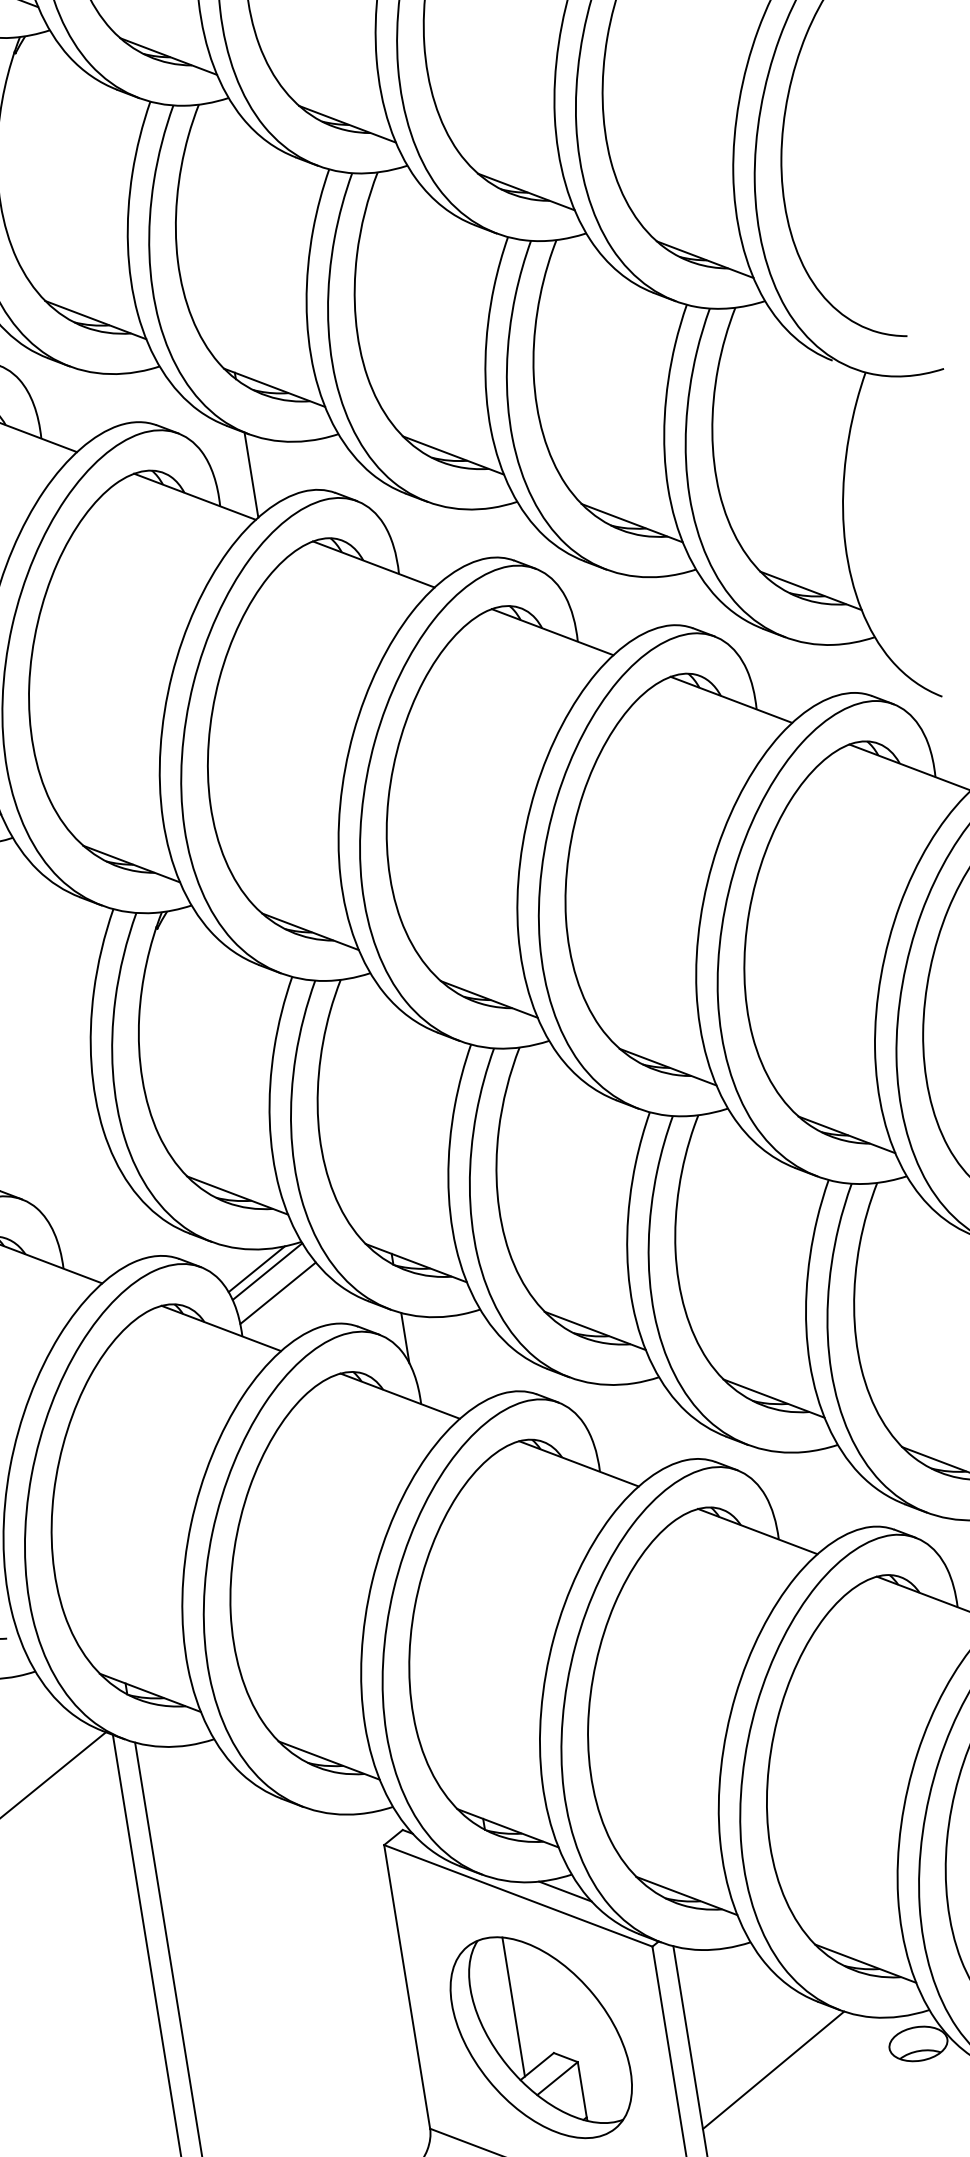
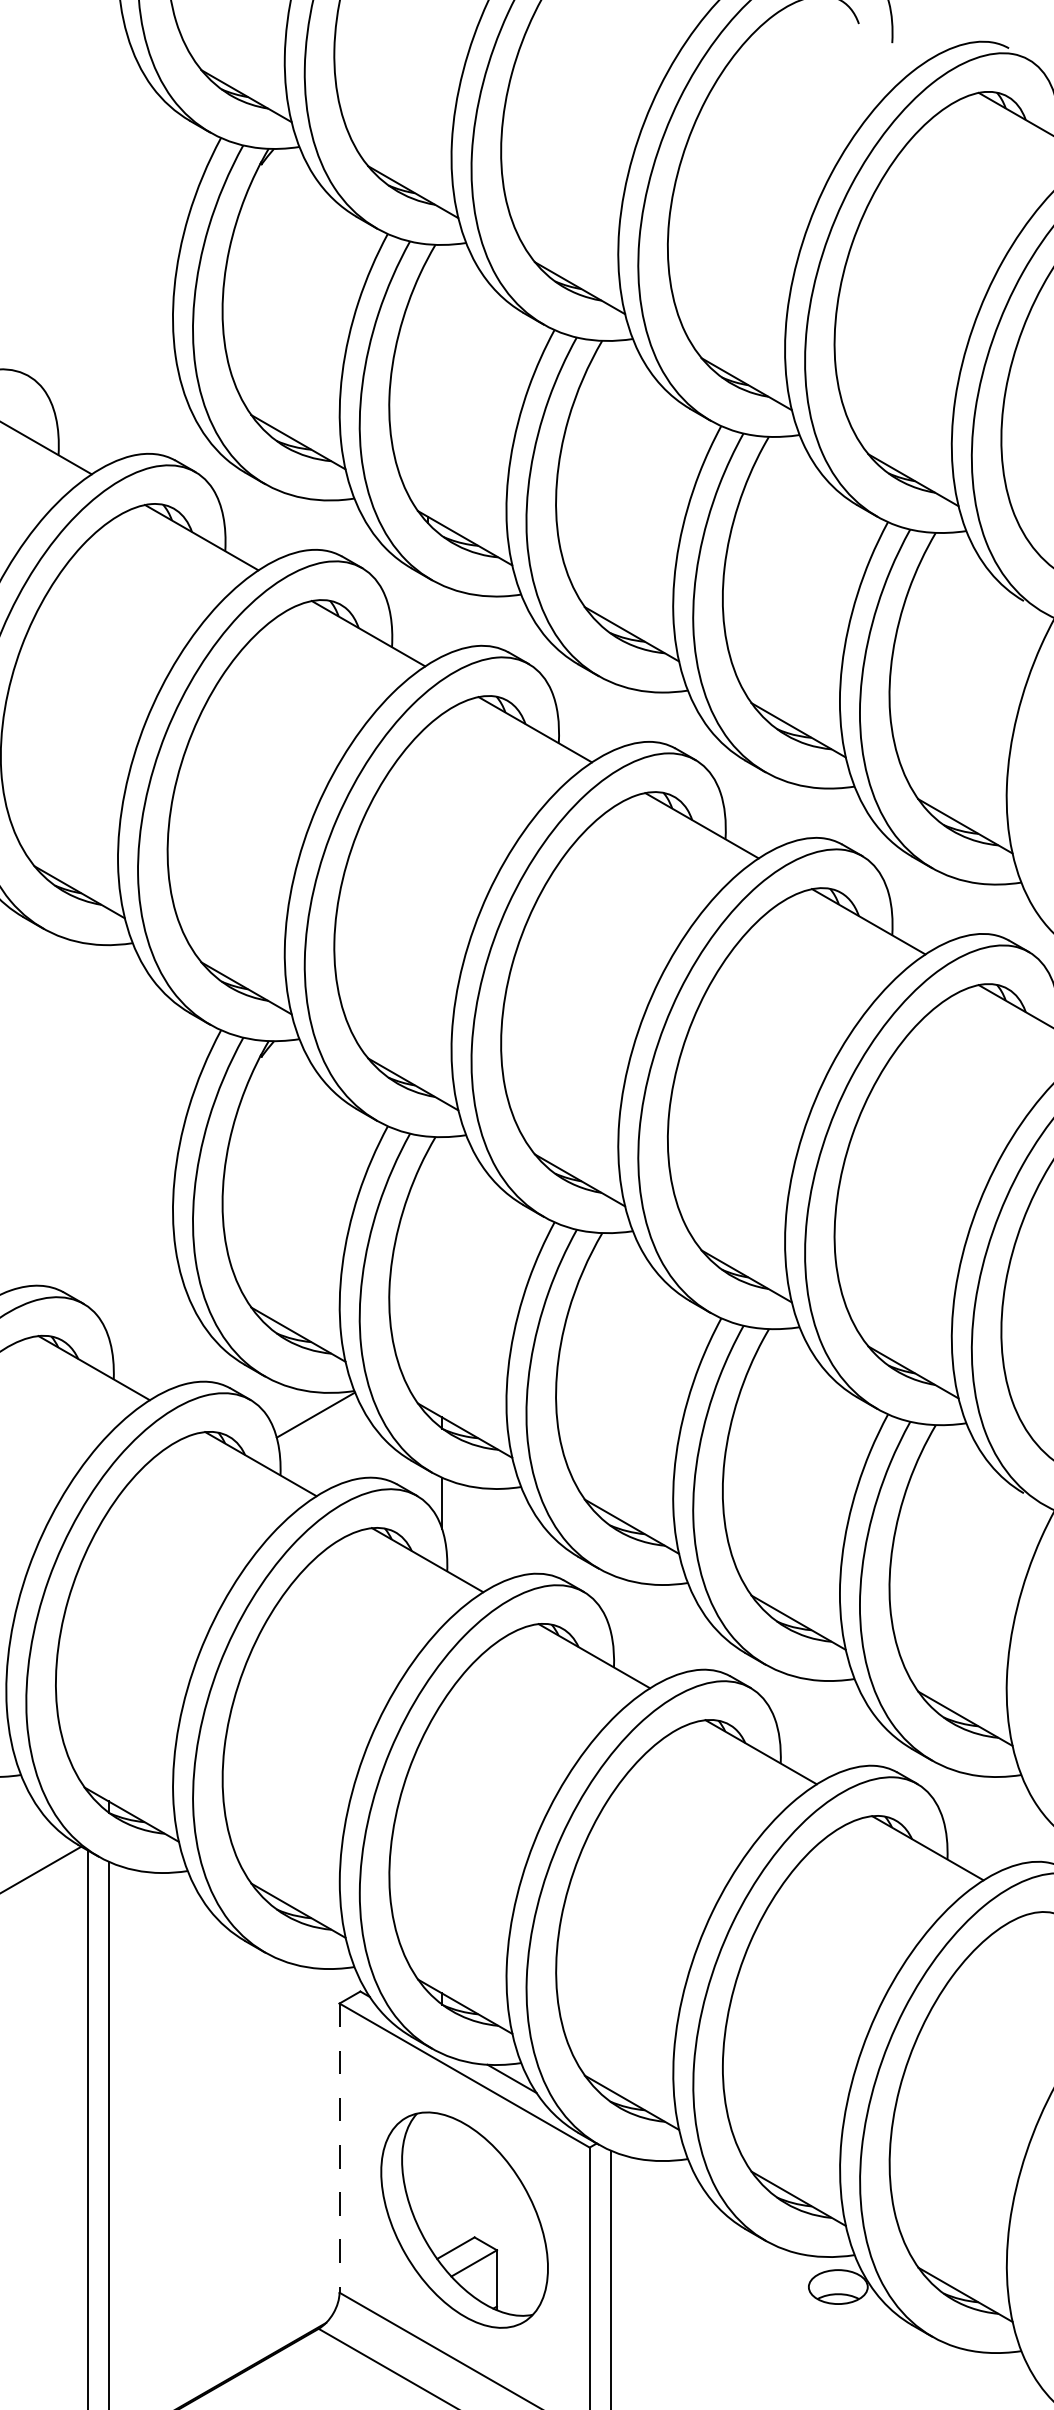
line: (251, 474) -> (428, 620), removed
line: (256, 1268) -> (305, 1410), removed
line: (277, 1292) -> (322, 1437), removed
line: (407, 1987) -> (339, 2148), solid -> dashed
line: (514, 2007) -> (442, 2185), removed
line: (772, 2069) -> (689, 2289), removed

